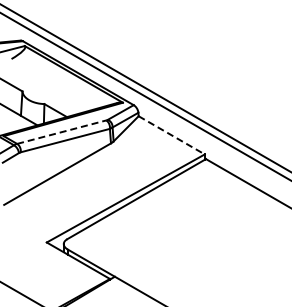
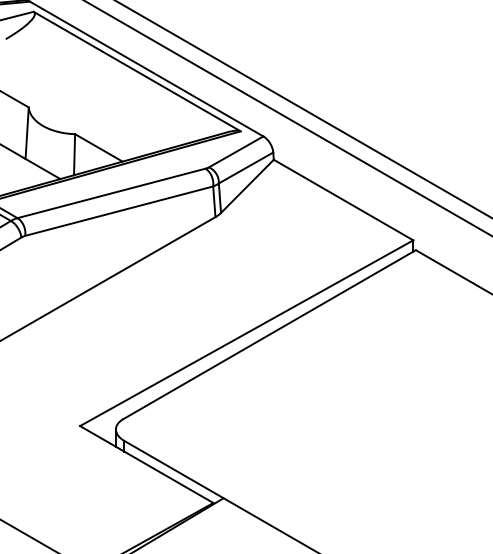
line: (62, 132) -> (113, 194), dashed -> solid
line: (172, 135) -> (345, 200), dashed -> solid

